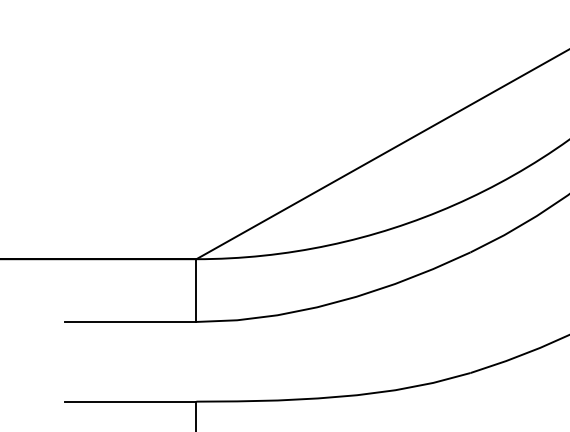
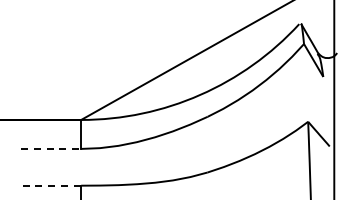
line: (132, 321) -> (51, 148), solid -> dashed
line: (129, 401) -> (50, 185), solid -> dashed

